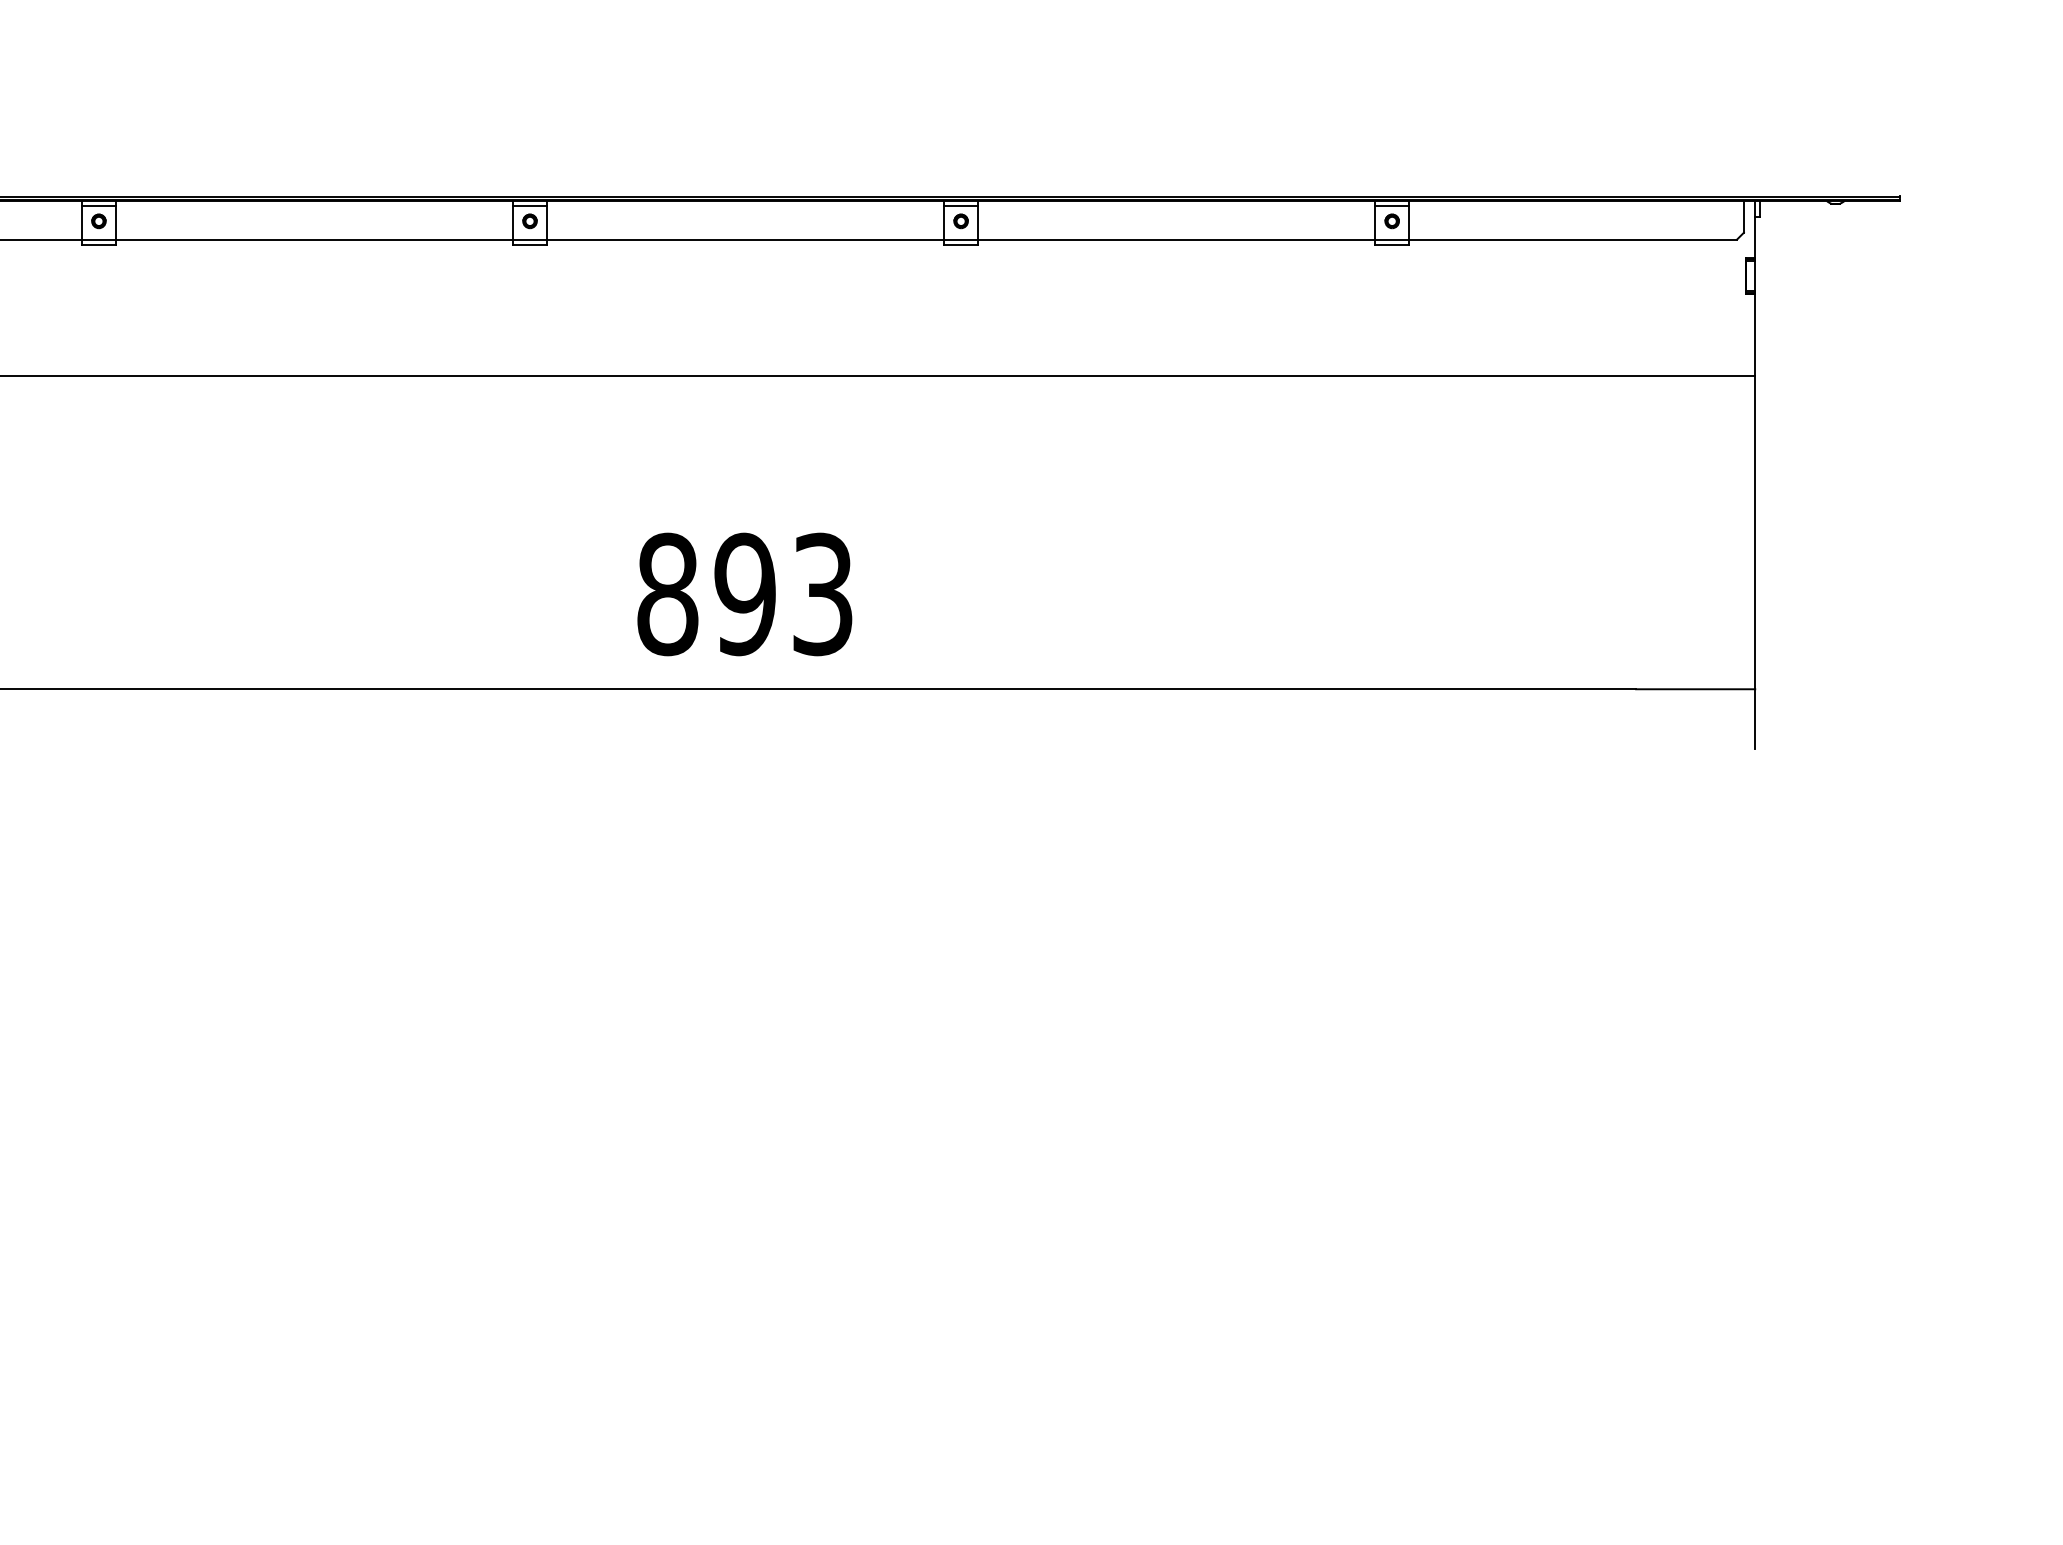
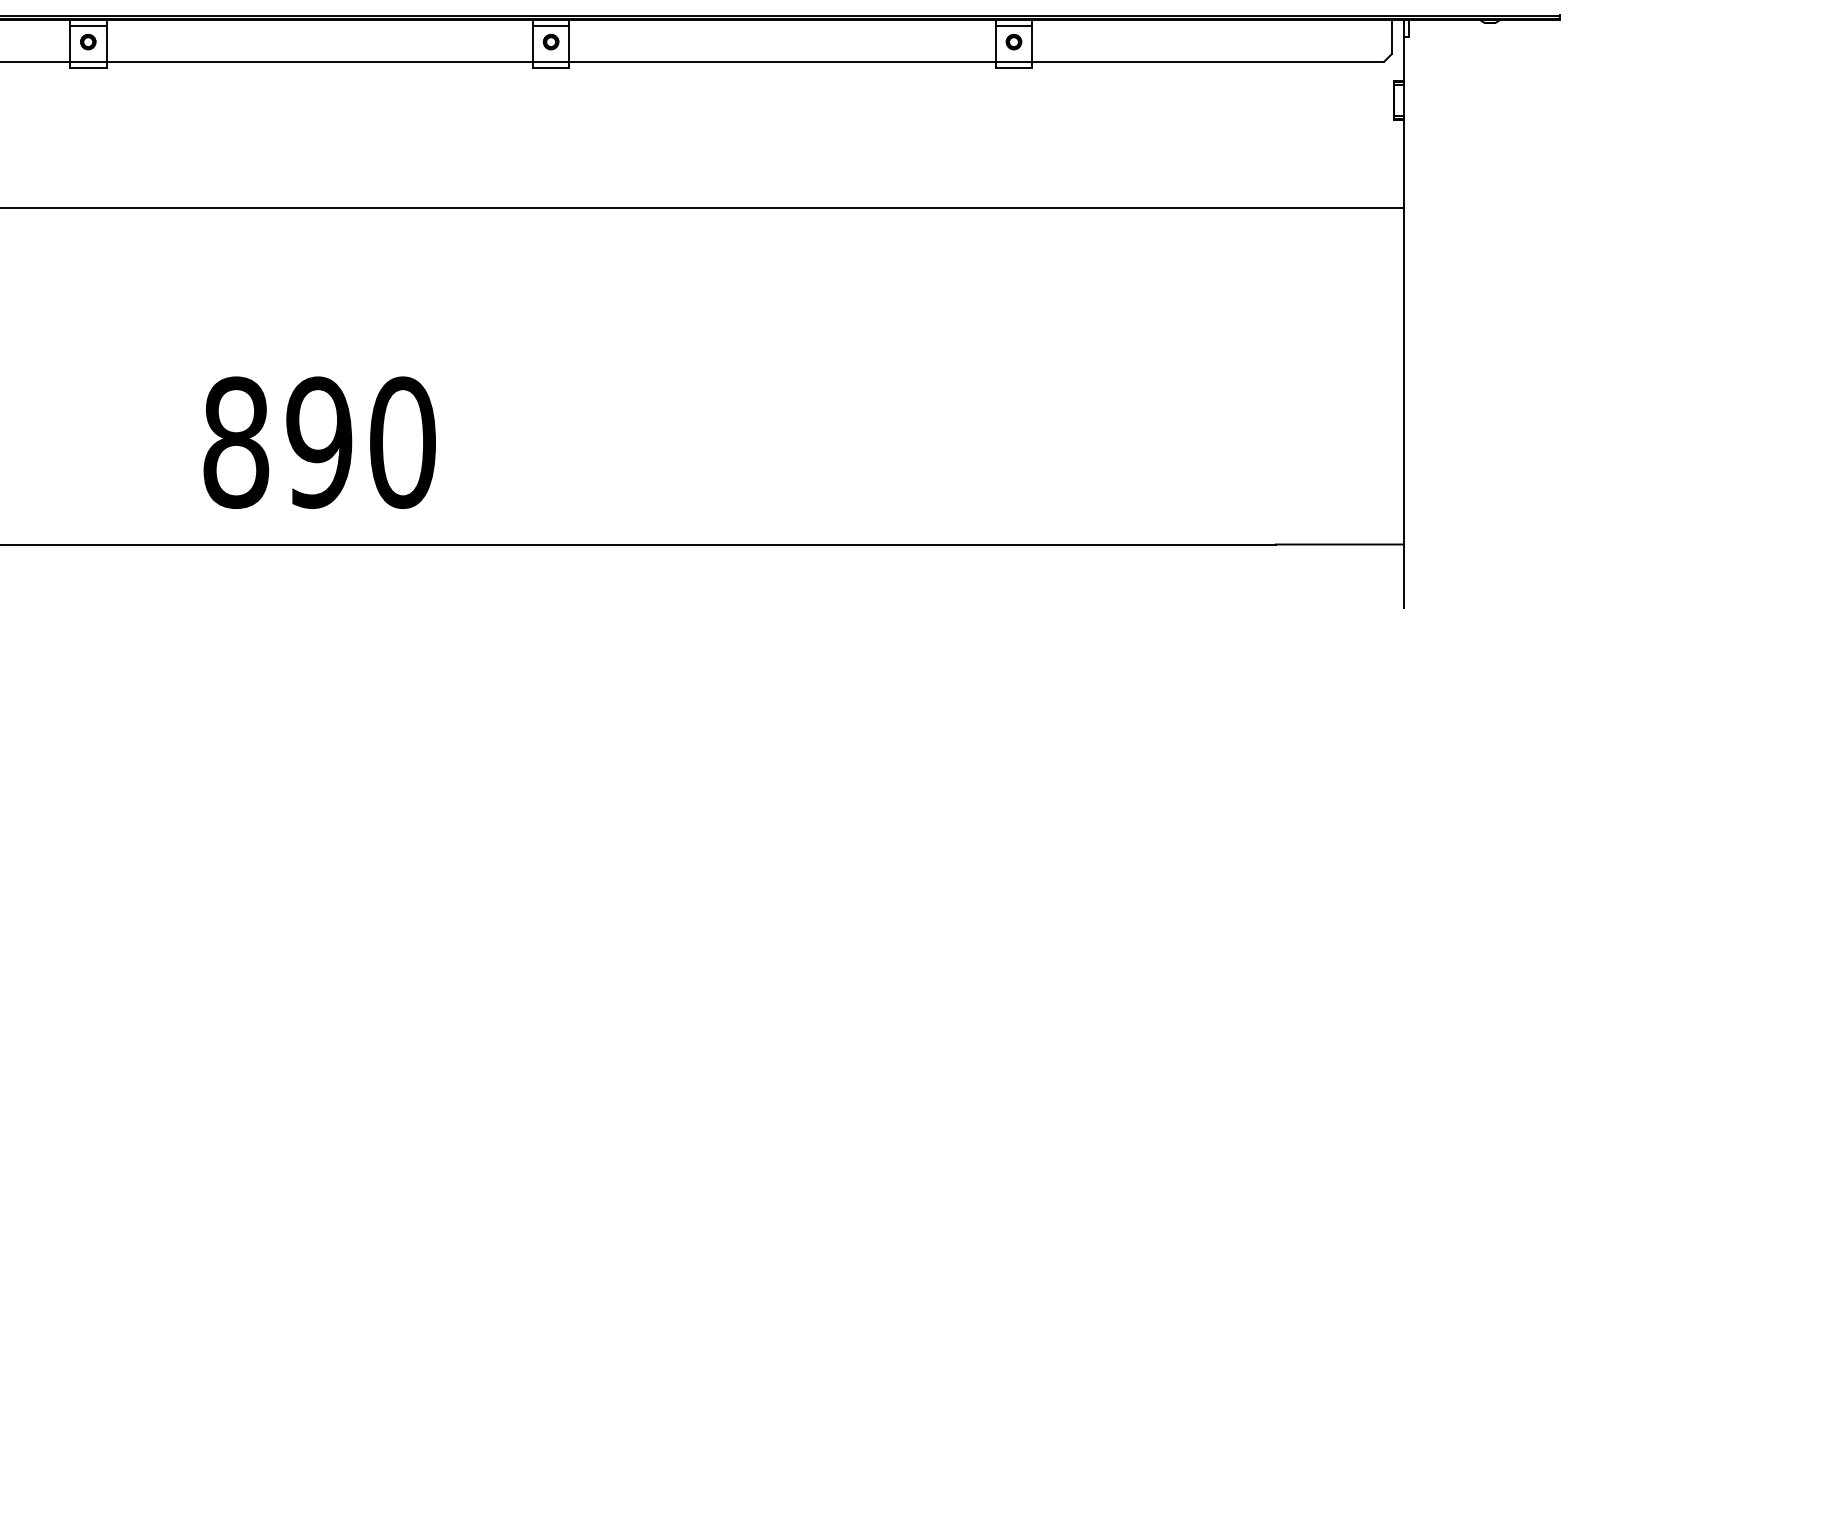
text: (822, 594) -> (402, 442), 893 -> 890

